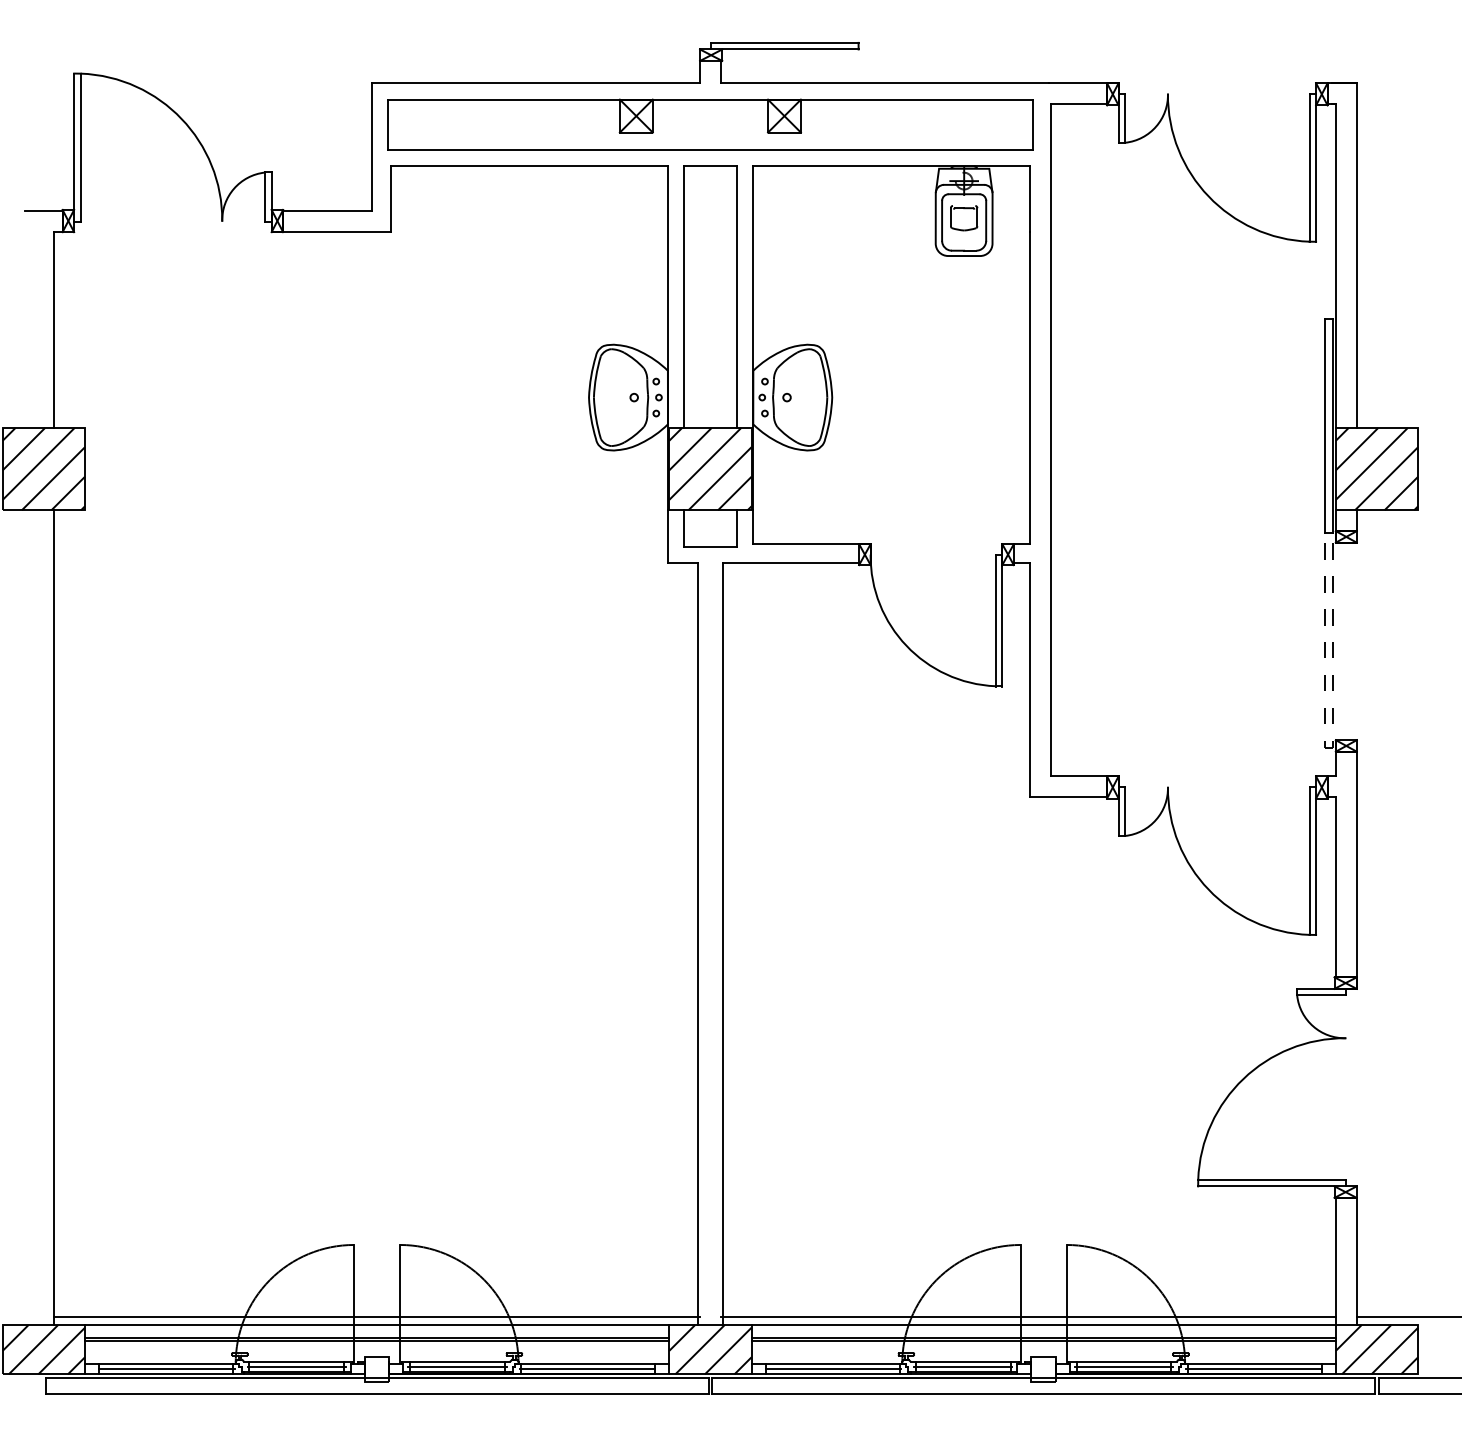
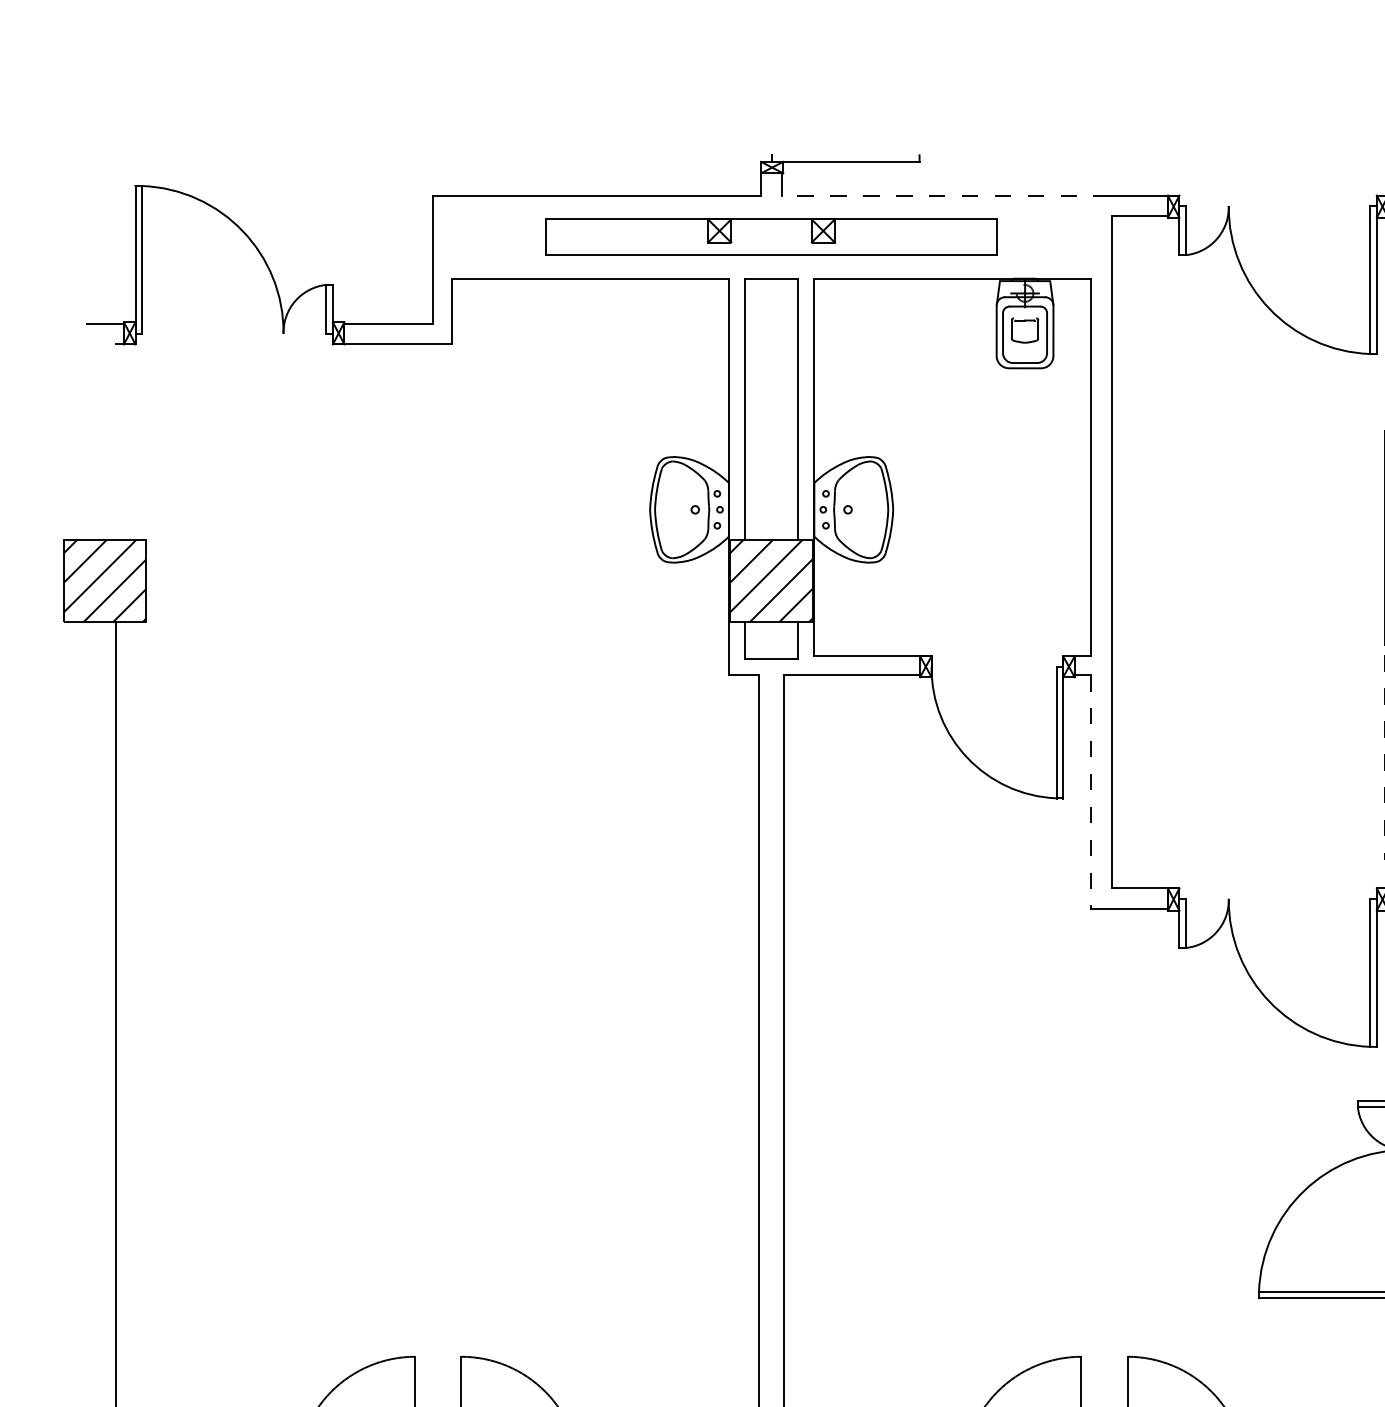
line: (784, 42) -> (845, 154), removed
line: (884, 83) -> (945, 195), solid -> dashed
part: (710, 124) -> (771, 236), size x0.7
line: (54, 330) -> (115, 442), removed
line: (1030, 680) -> (1091, 792), solid -> dashed

